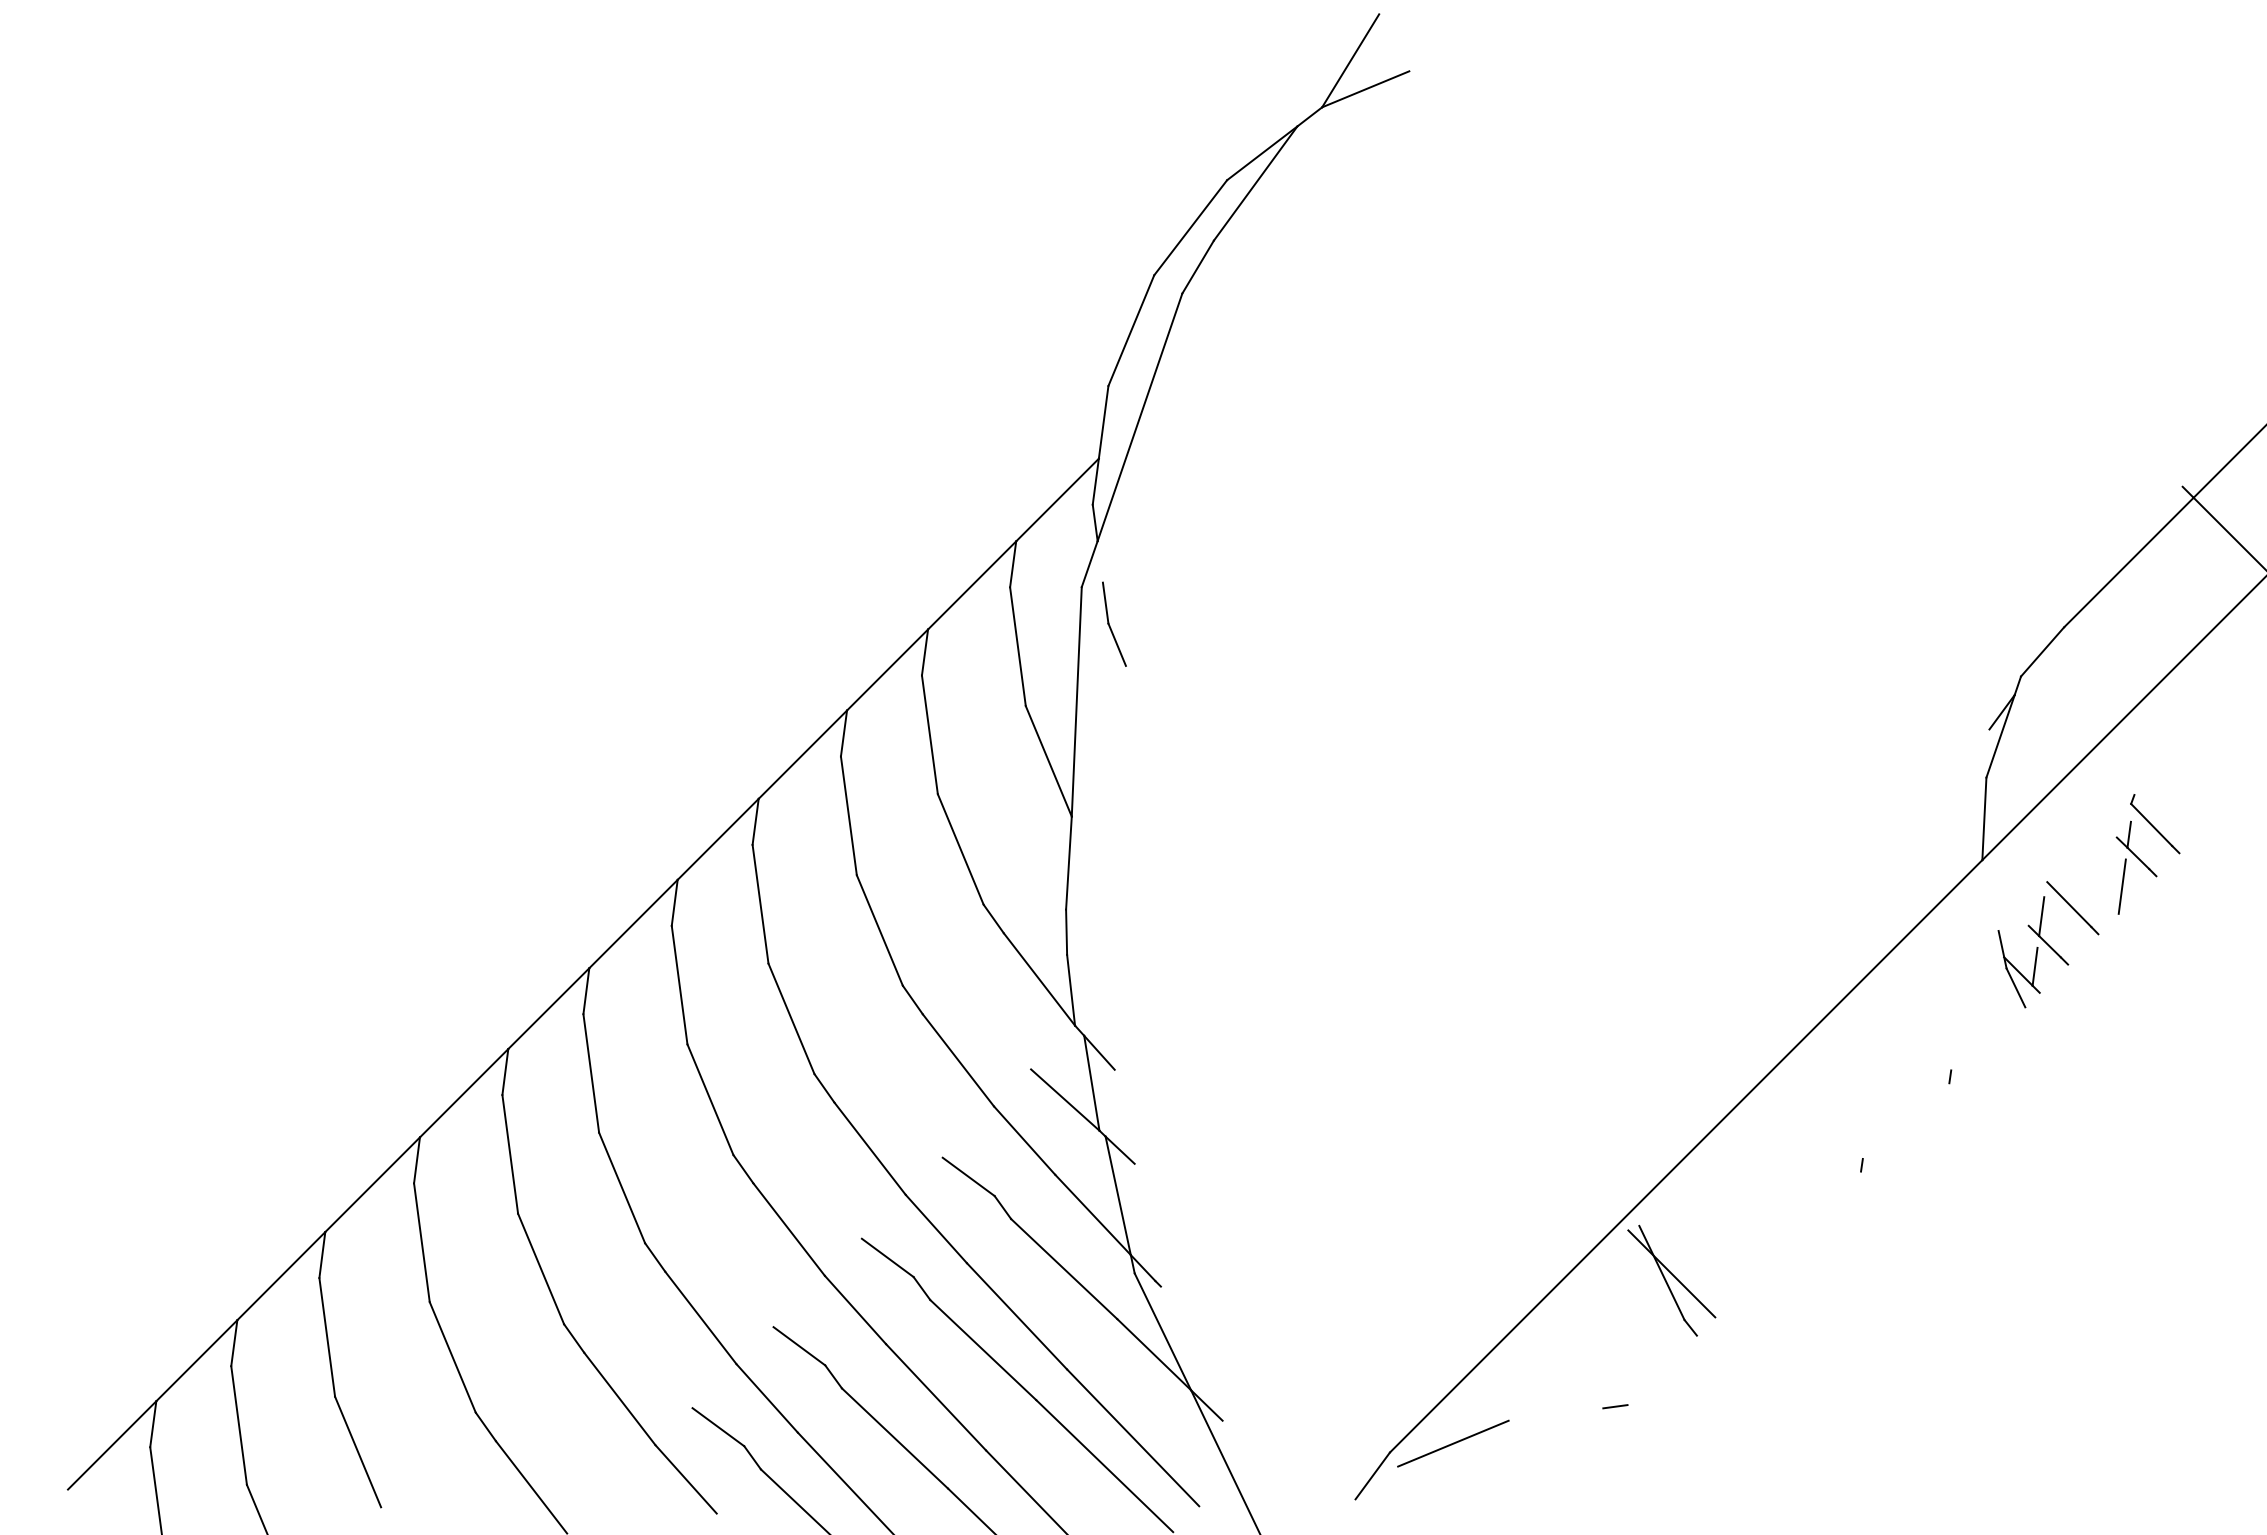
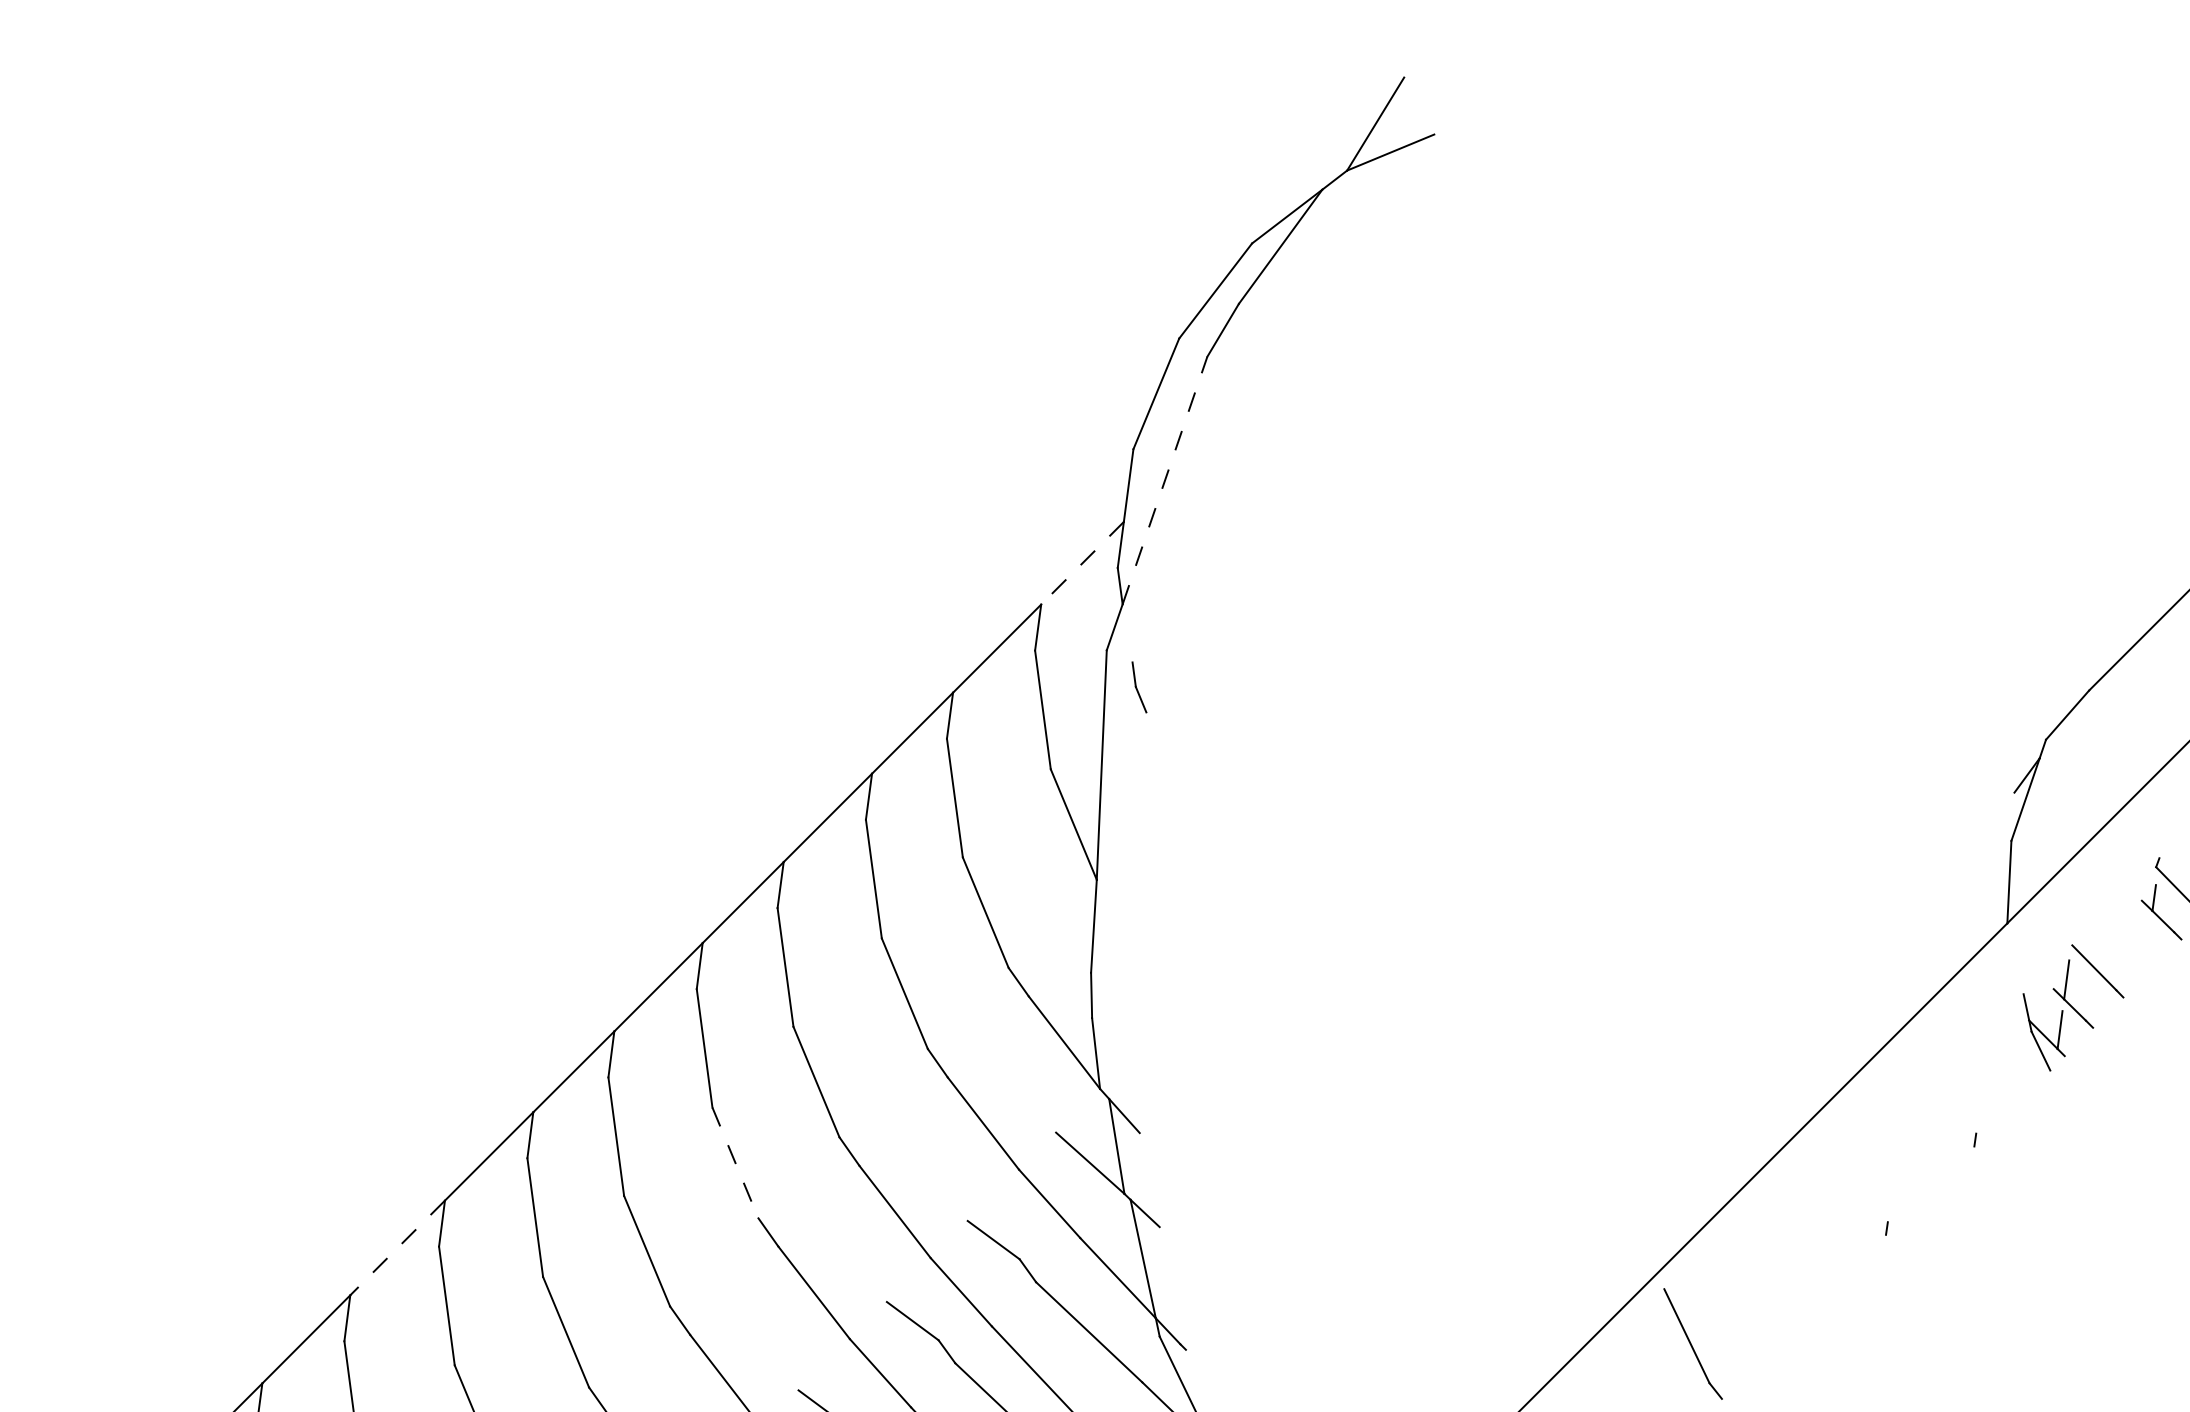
line: (1139, 417) -> (1164, 480), solid -> dashed
line: (1057, 500) -> (1082, 563), solid -> dashed
part: (1114, 623) -> (1139, 686), size x0.6
line: (2121, 886) -> (2146, 949), removed
line: (710, 1099) -> (735, 1162), solid -> dashed
line: (372, 1184) -> (397, 1247), solid -> dashed
line: (1671, 1273) -> (1696, 1336), removed

